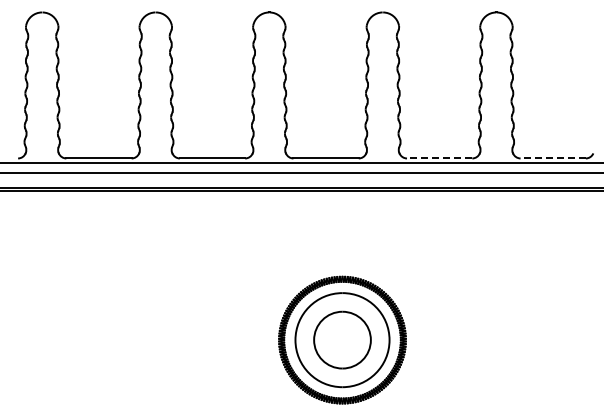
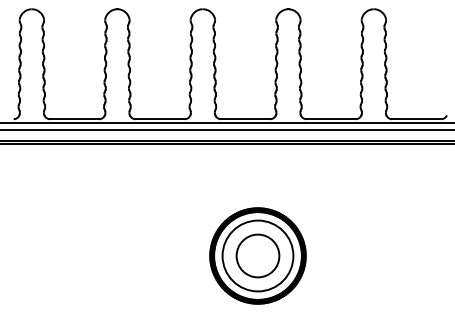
line: (439, 158) -> (331, 119), dashed -> solid
line: (553, 158) -> (416, 119), dashed -> solid

